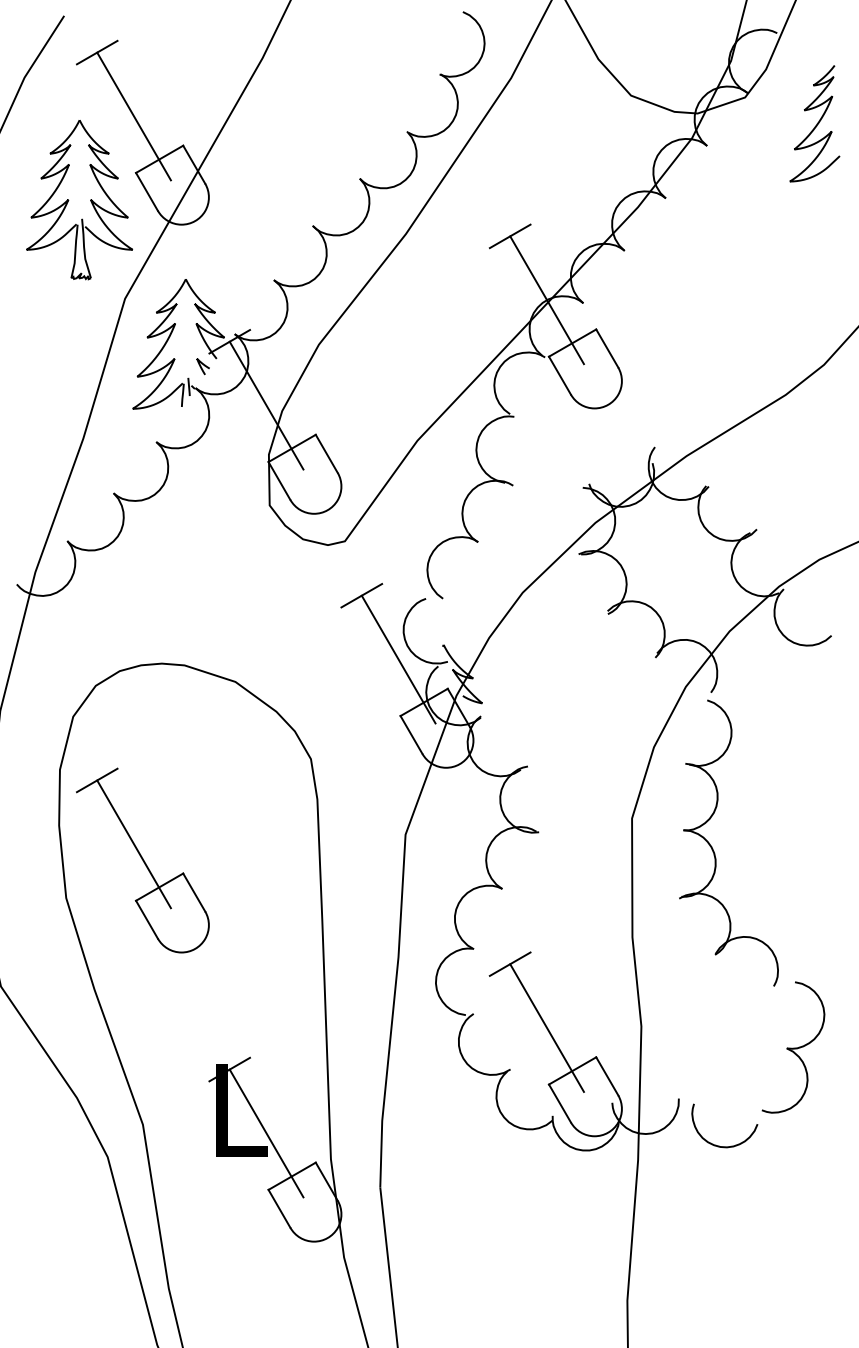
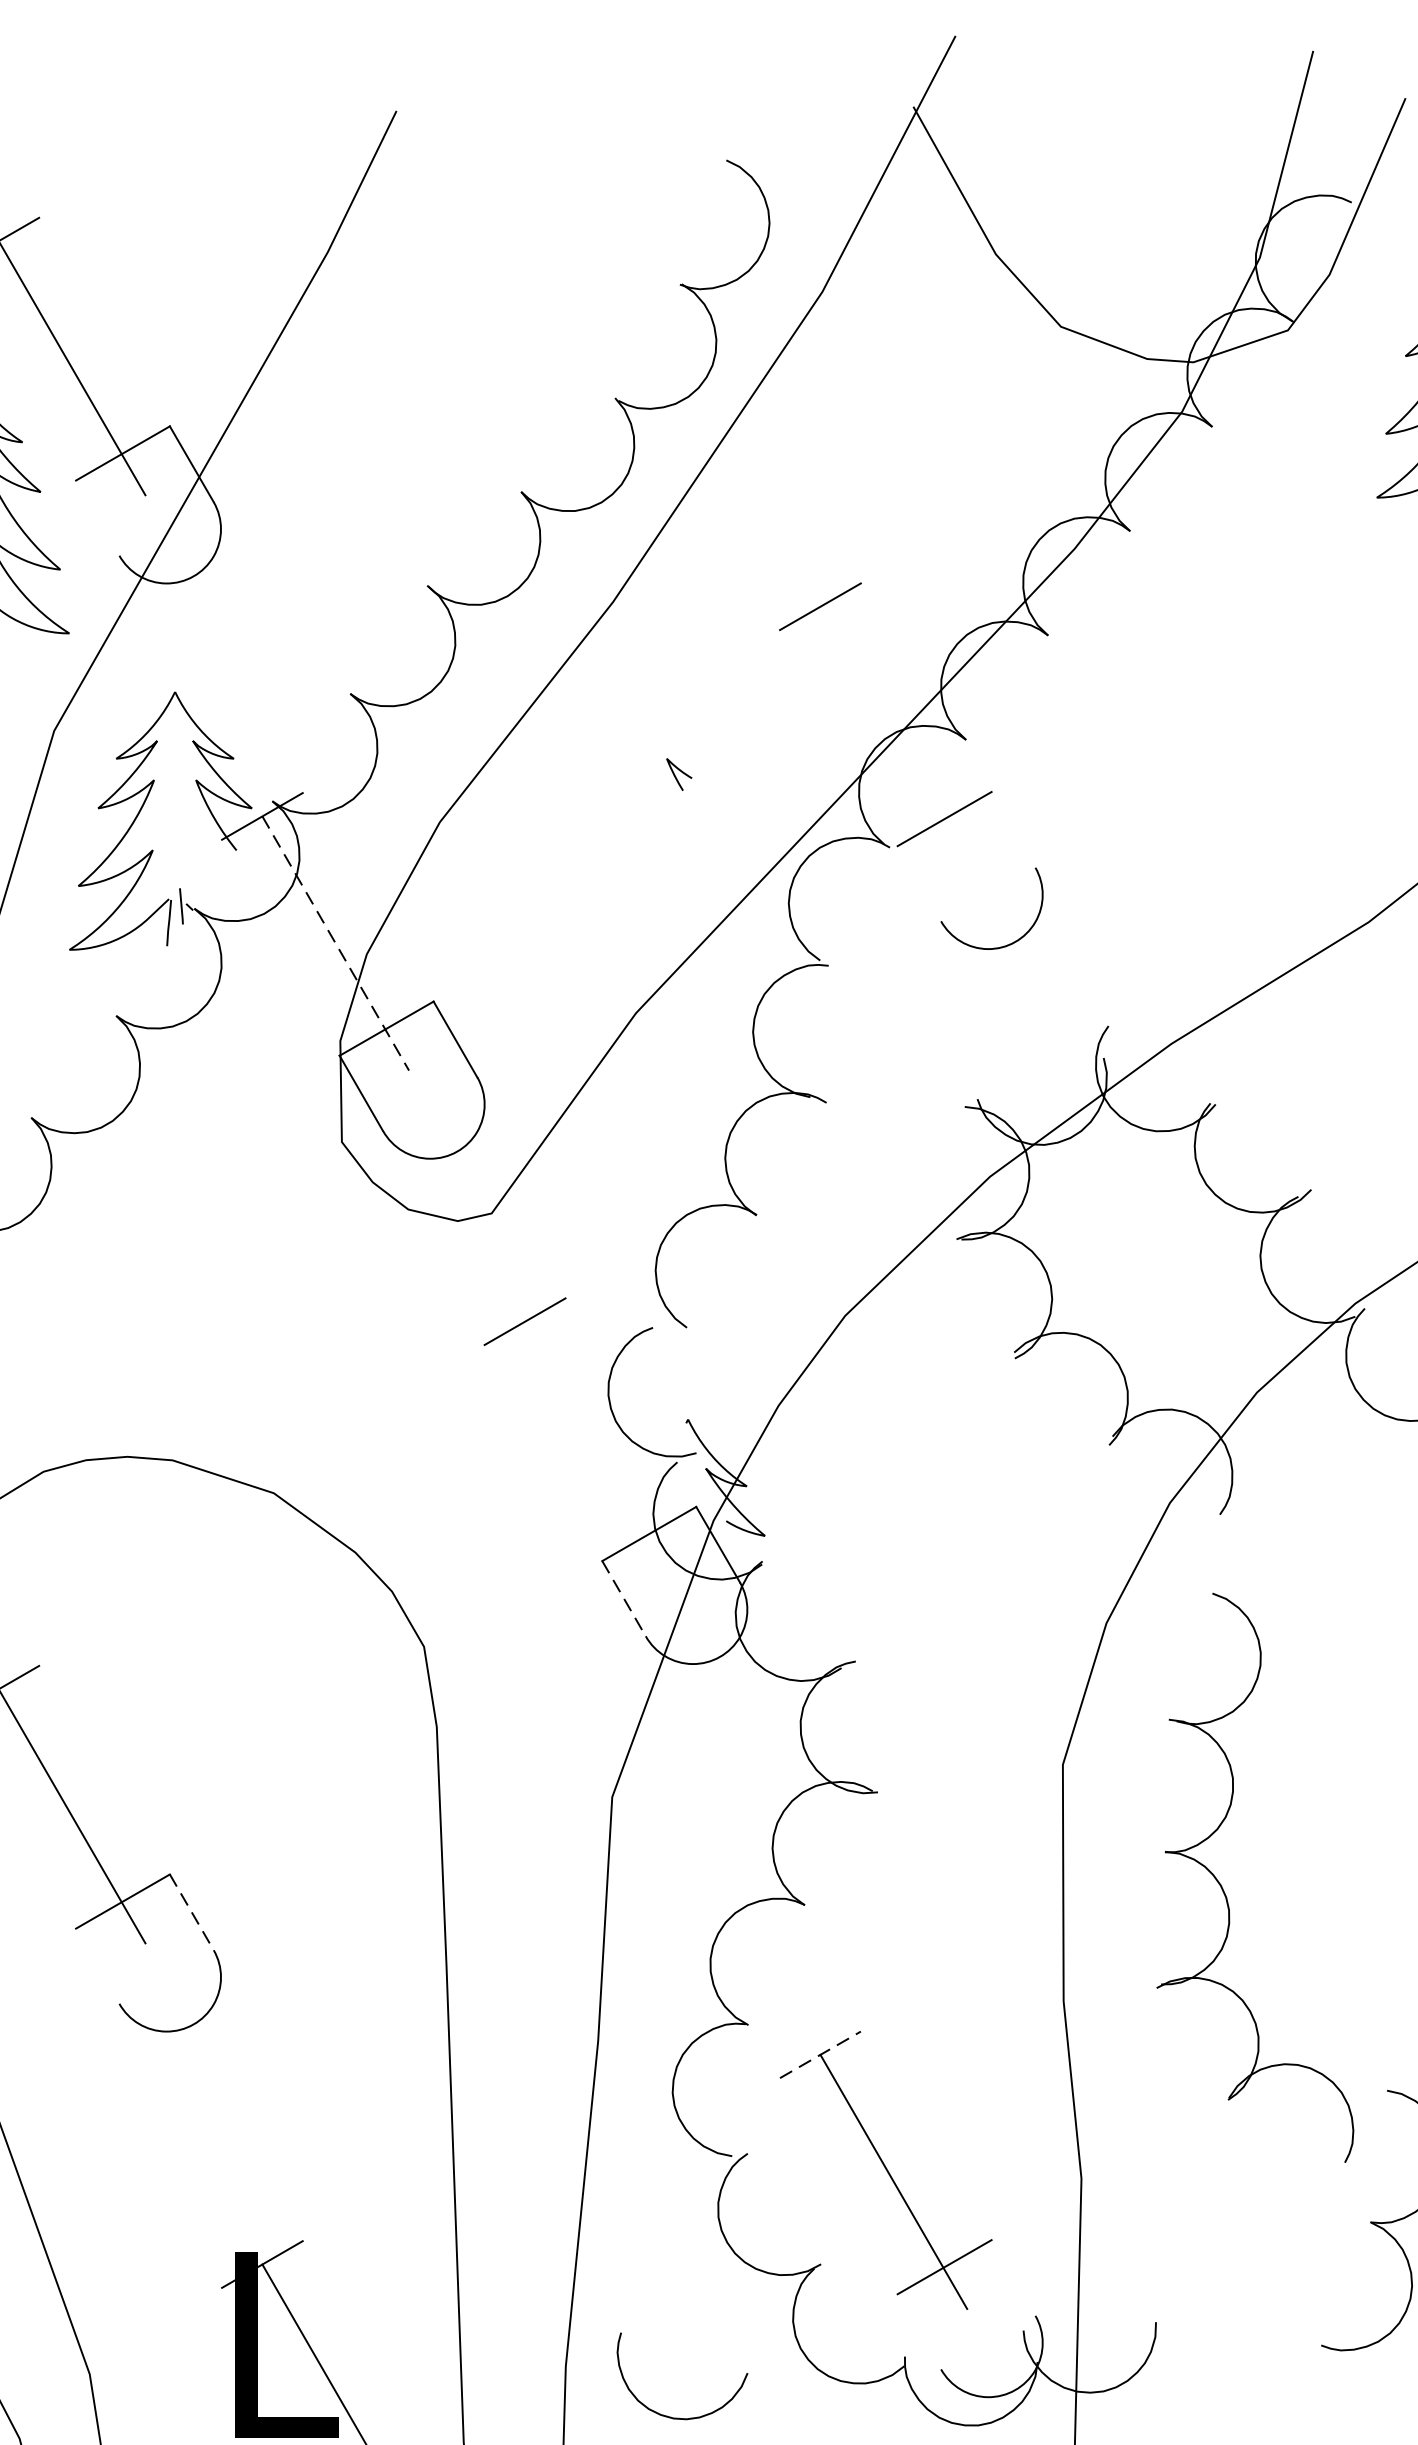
line: (146, 191) -> (96, 517), removed
line: (546, 300) -> (892, 734), removed
line: (607, 348) -> (1014, 829), removed
curve: (201, 366) -> (675, 774), moved
line: (559, 375) -> (918, 883), removed
line: (266, 405) -> (335, 943), solid -> dashed
line: (398, 659) -> (598, 1448), removed
line: (411, 734) -> (624, 1597), solid -> dashed
part: (713, 848) -> (1224, 1888), moved
line: (194, 892) -> (192, 1912), solid -> dashed
line: (146, 919) -> (96, 1965), removed
line: (510, 963) -> (821, 2053), solid -> dashed
line: (607, 1076) -> (1014, 2278), removed
line: (559, 1103) -> (918, 2331), removed
curve: (719, 1145) -> (671, 2415), moved

